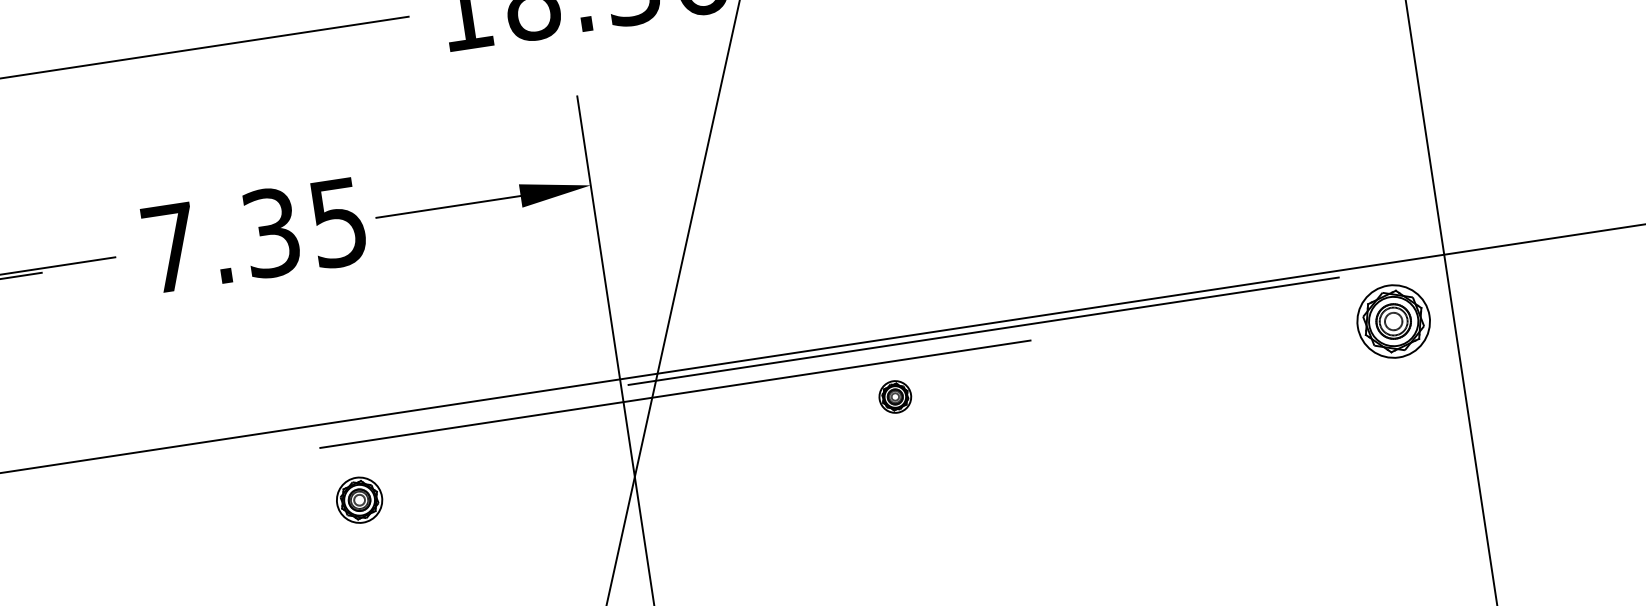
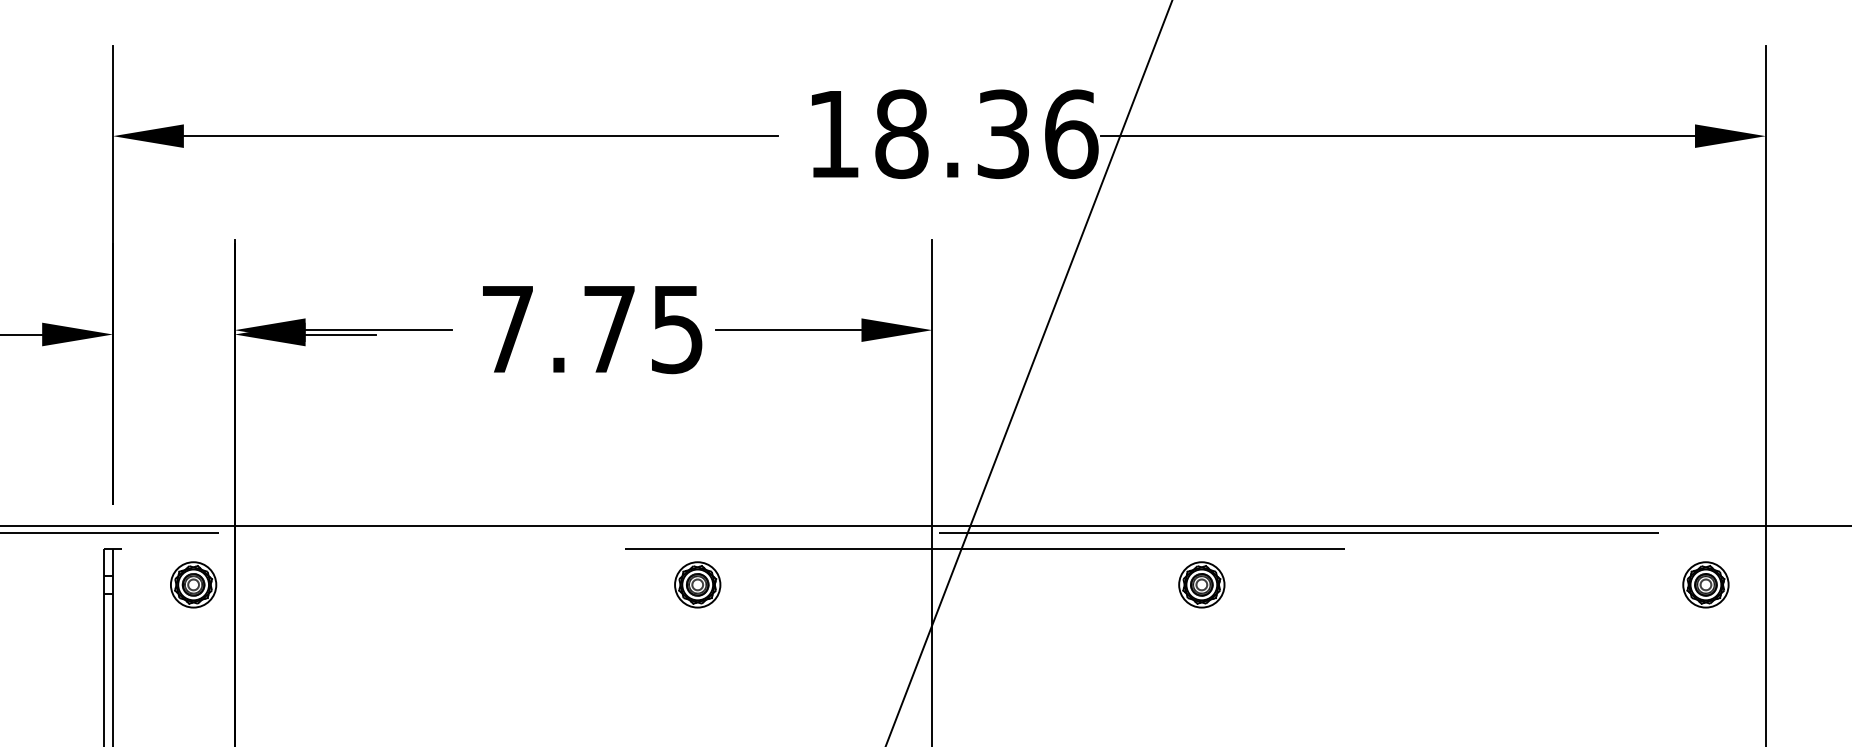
text: (271, 233) -> (609, 329), 7.35 -> 7.75
part: (1393, 321) -> (1705, 584), size x0.62
part: (894, 396) -> (1201, 584), size x1.43
part: (359, 499) -> (697, 584), moved

